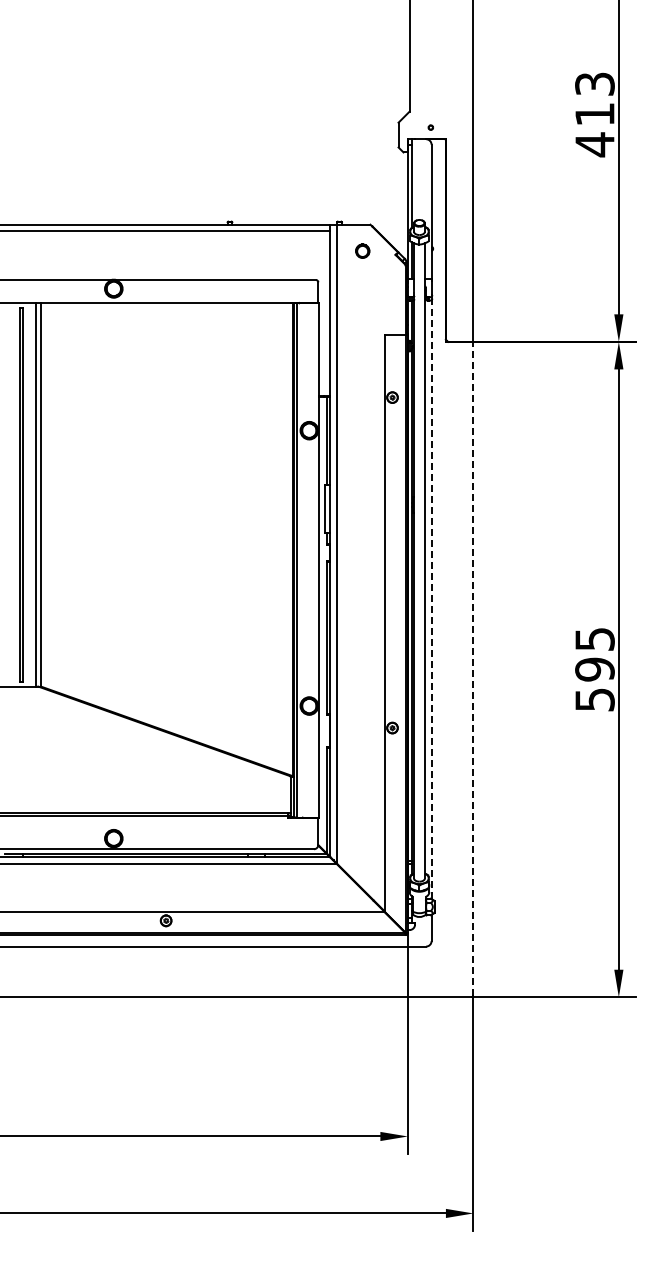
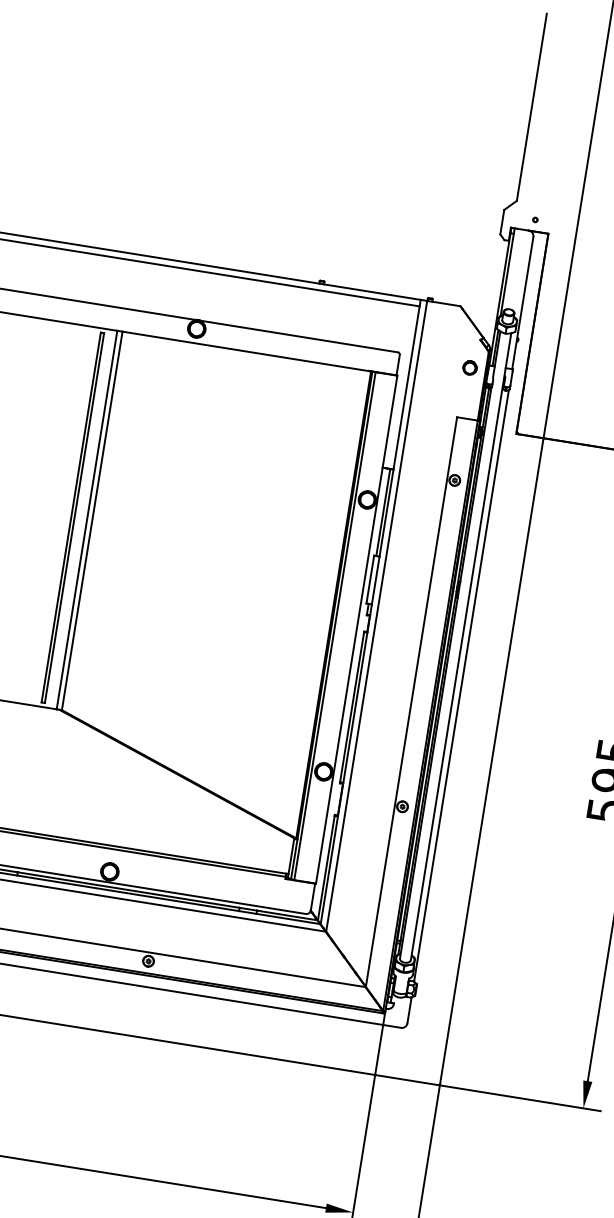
circle: (362, 250) -> (469, 367), moved
line: (431, 599) -> (461, 685), dashed -> solid
line: (473, 668) -> (491, 760), dashed -> solid

